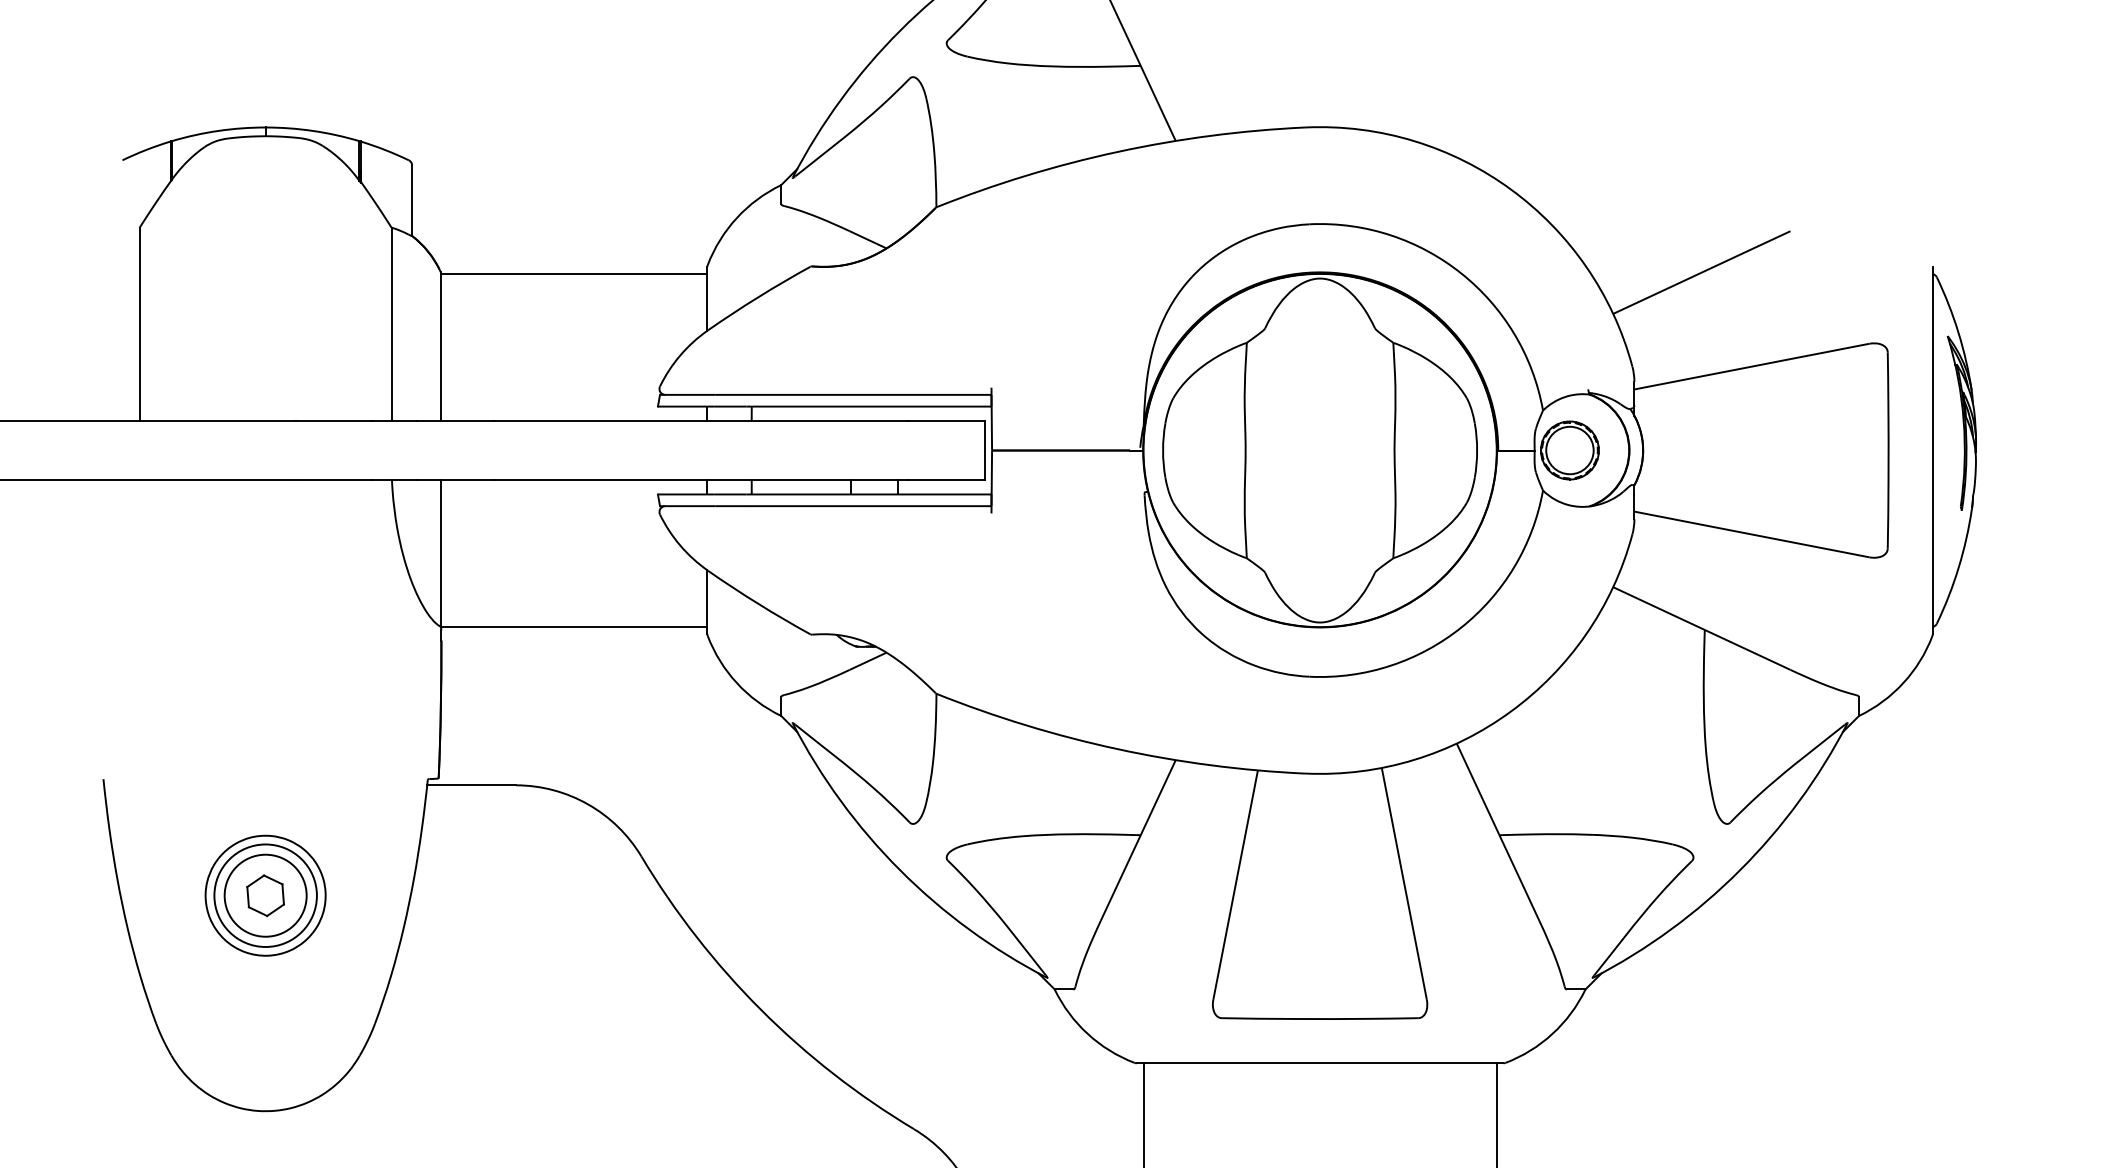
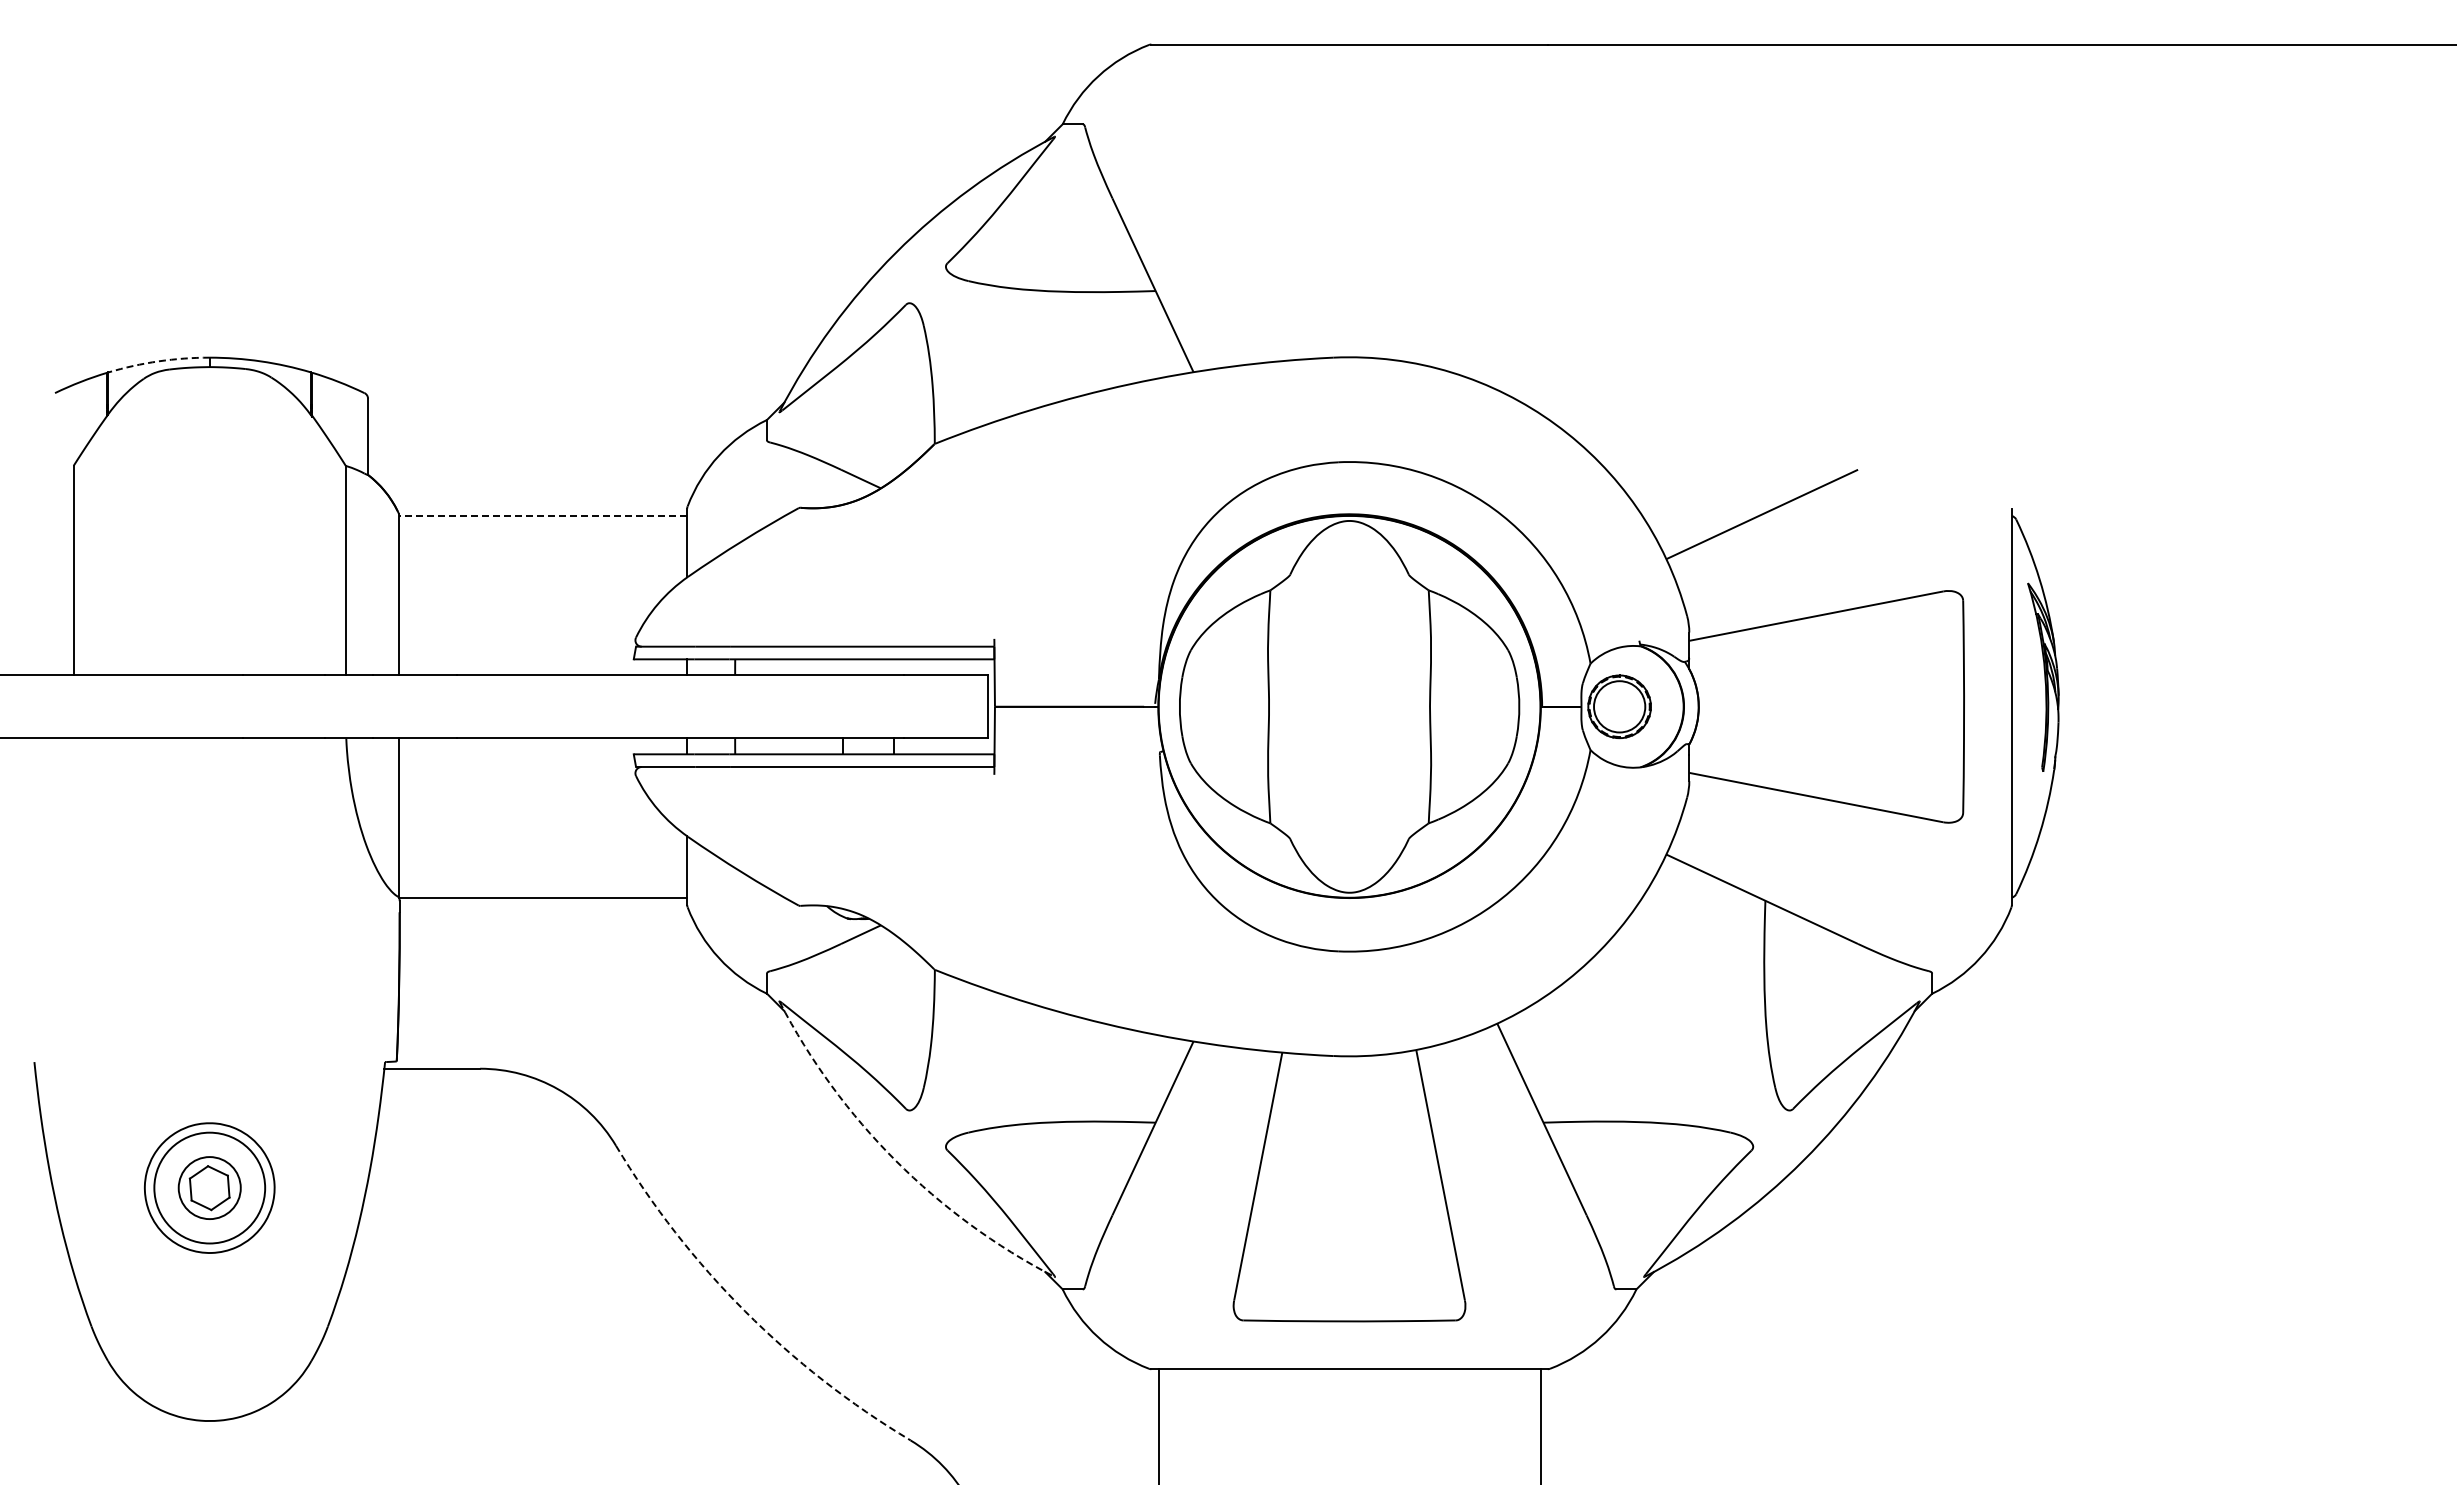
arc: (218, 131) -> (158, 361), solid -> dashed
line: (573, 273) -> (542, 515), solid -> dashed
arc: (900, 870) -> (895, 1160), solid -> dashed
circle: (265, 895) -> (209, 1187), size x0.7
arc: (761, 1009) -> (745, 1311), solid -> dashed

